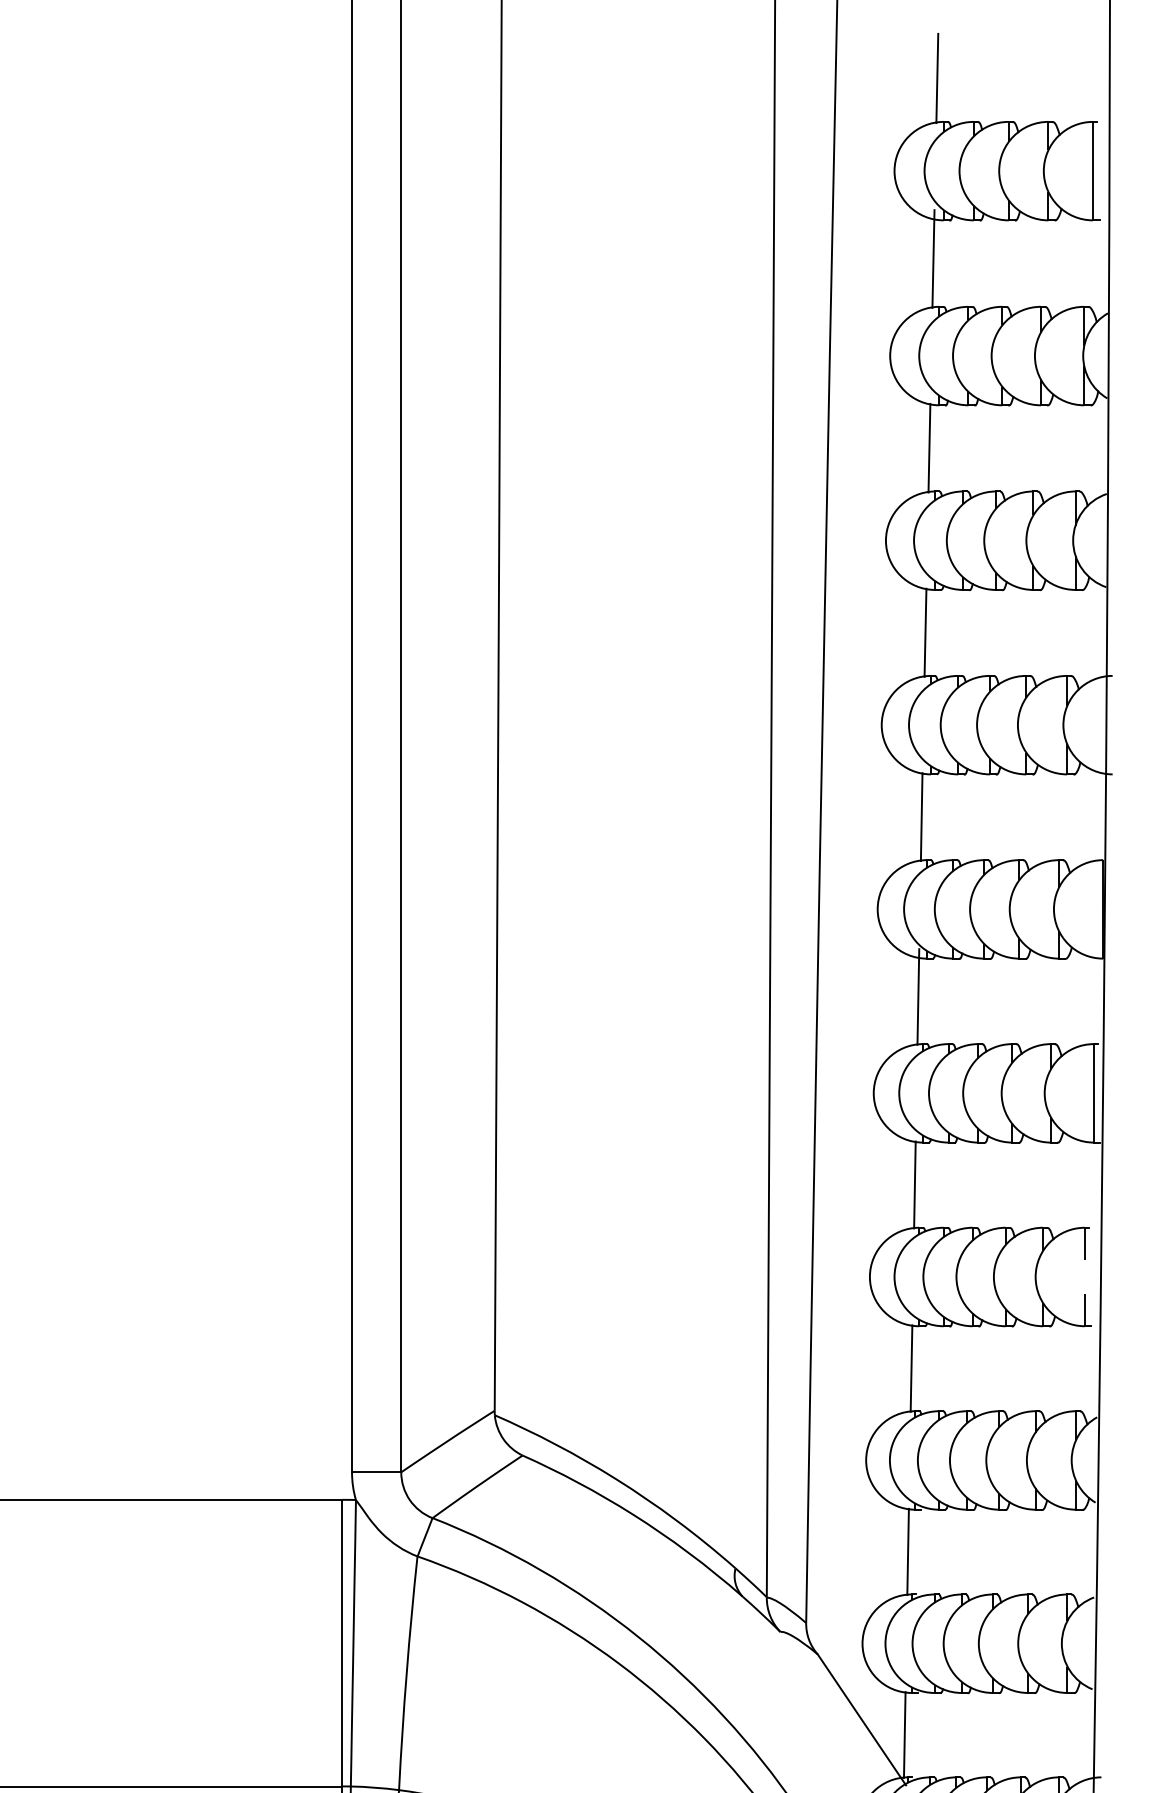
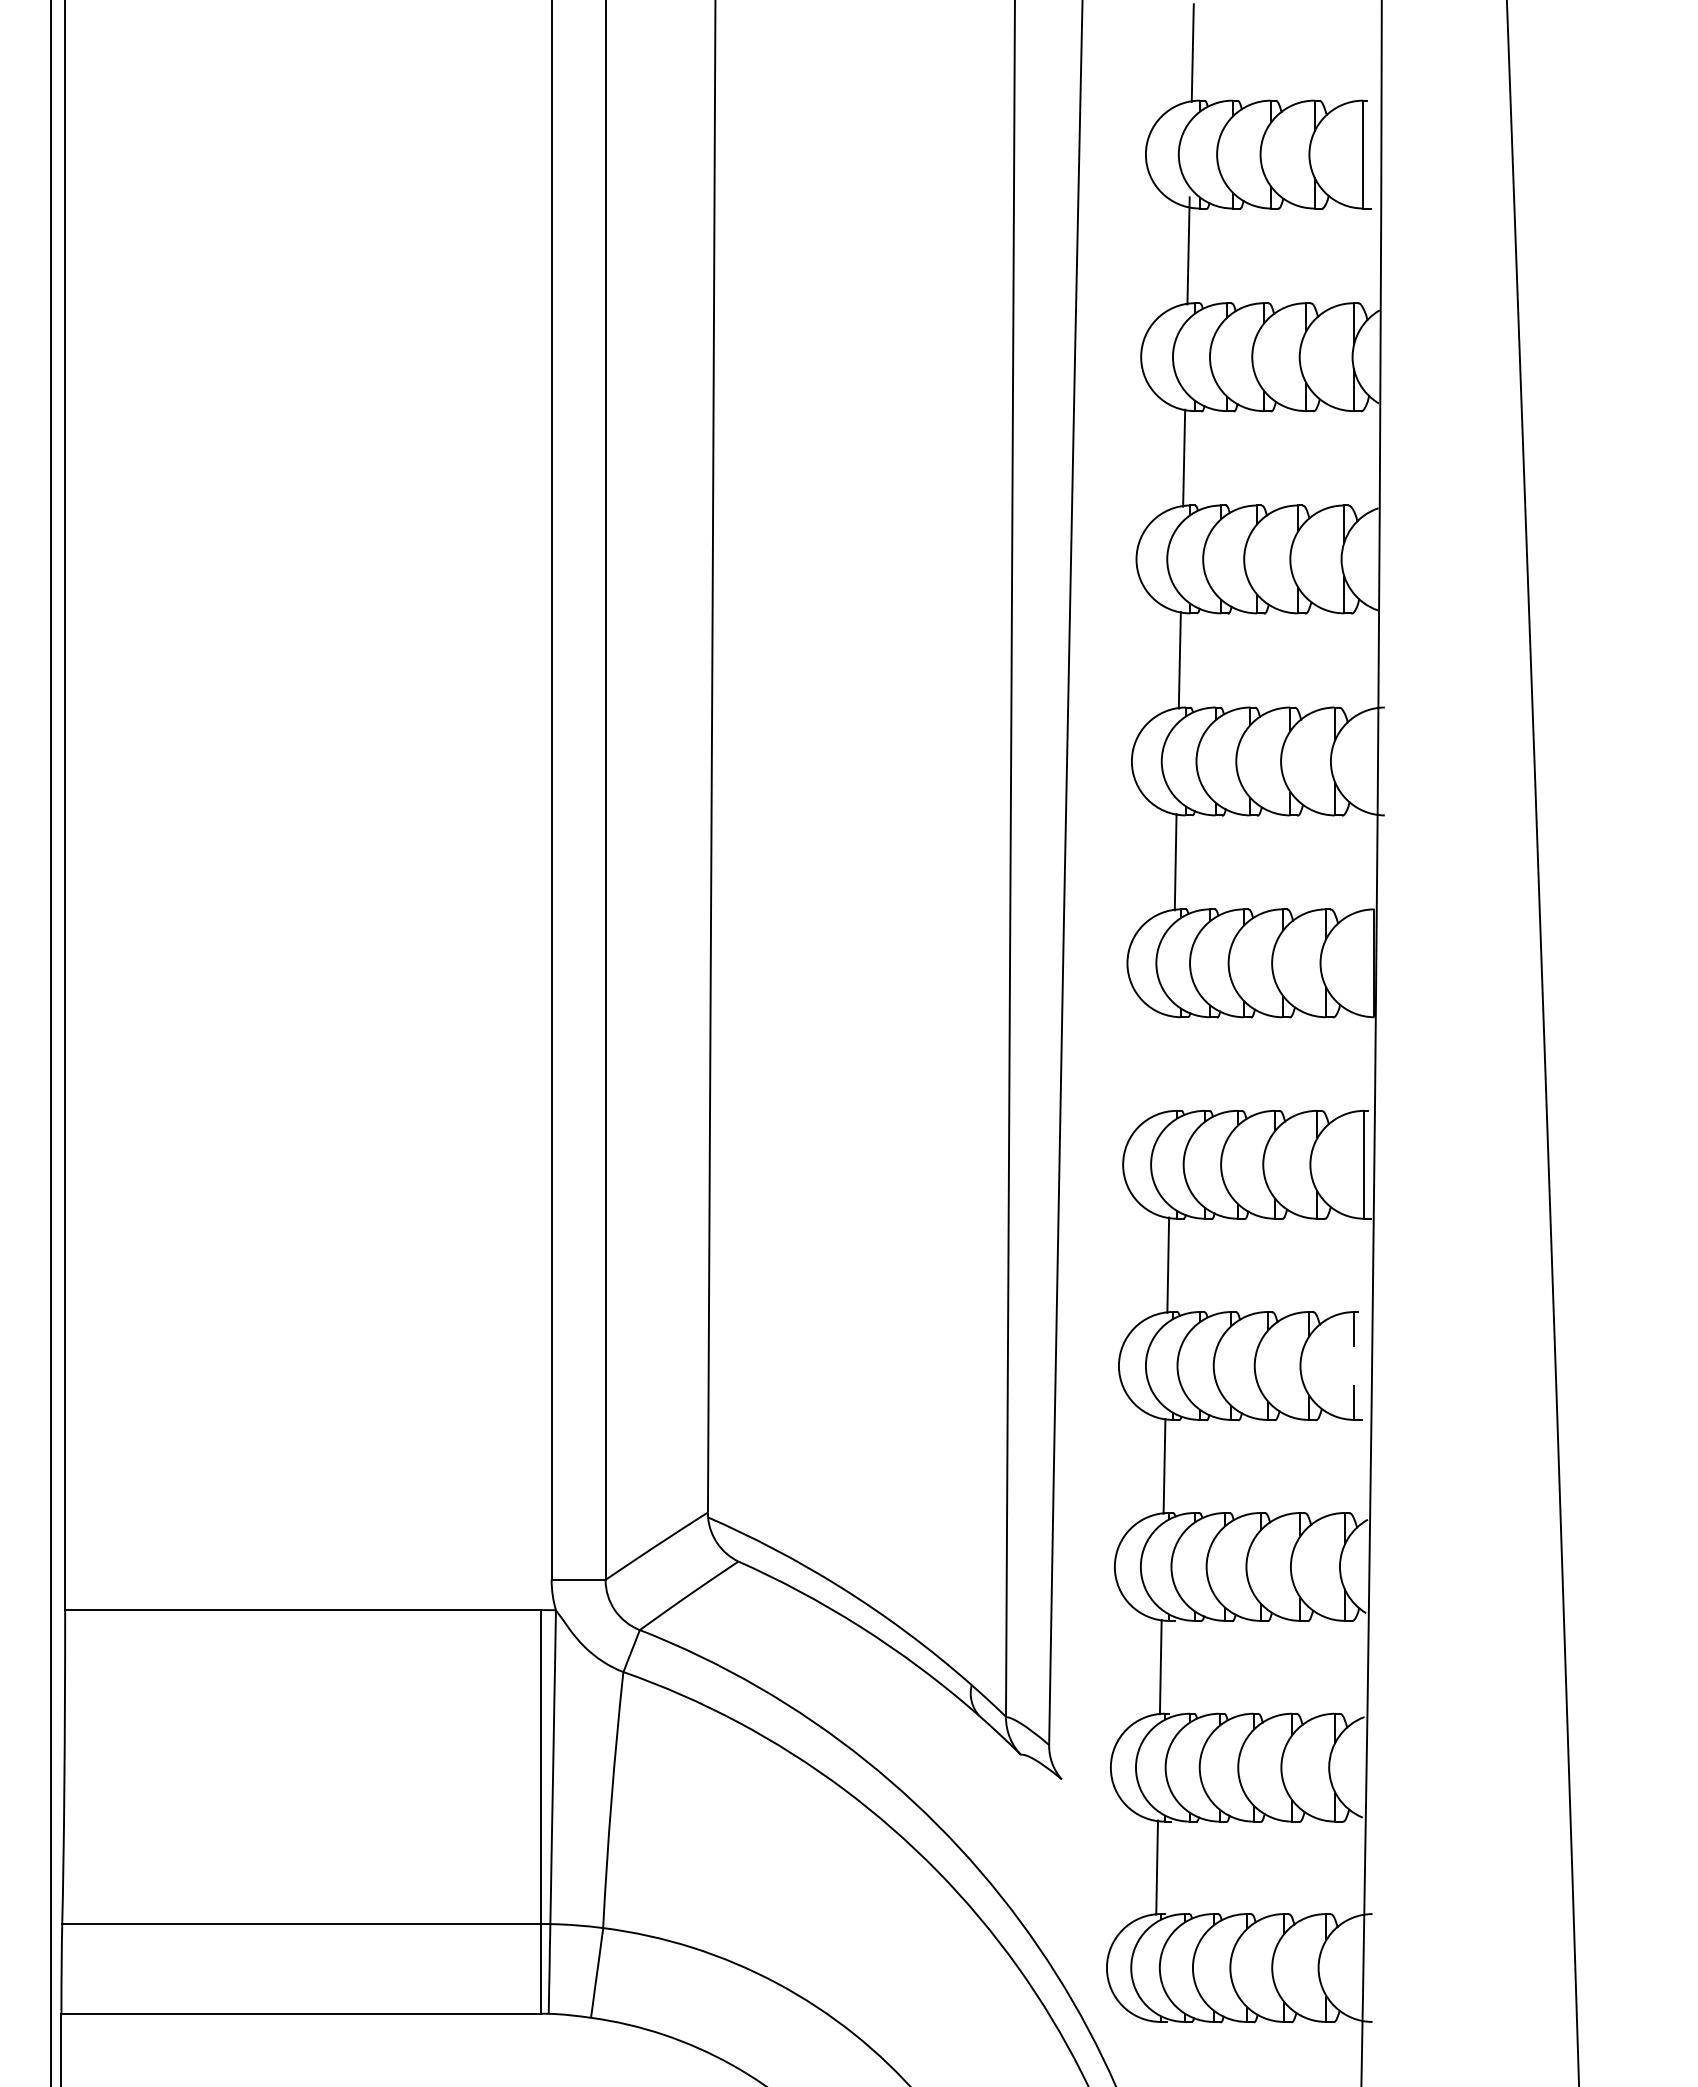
line: (917, 996) -> (1171, 1058), removed
line: (861, 1719) -> (1109, 1850), removed

